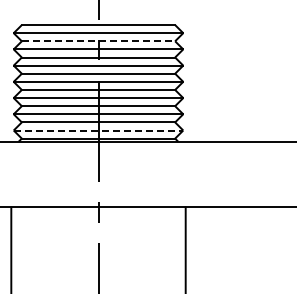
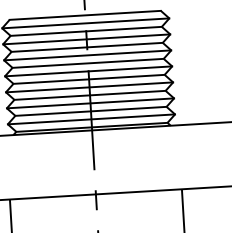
line: (98, 41) -> (86, 31), dashed -> solid
line: (98, 130) -> (91, 119), dashed -> solid

